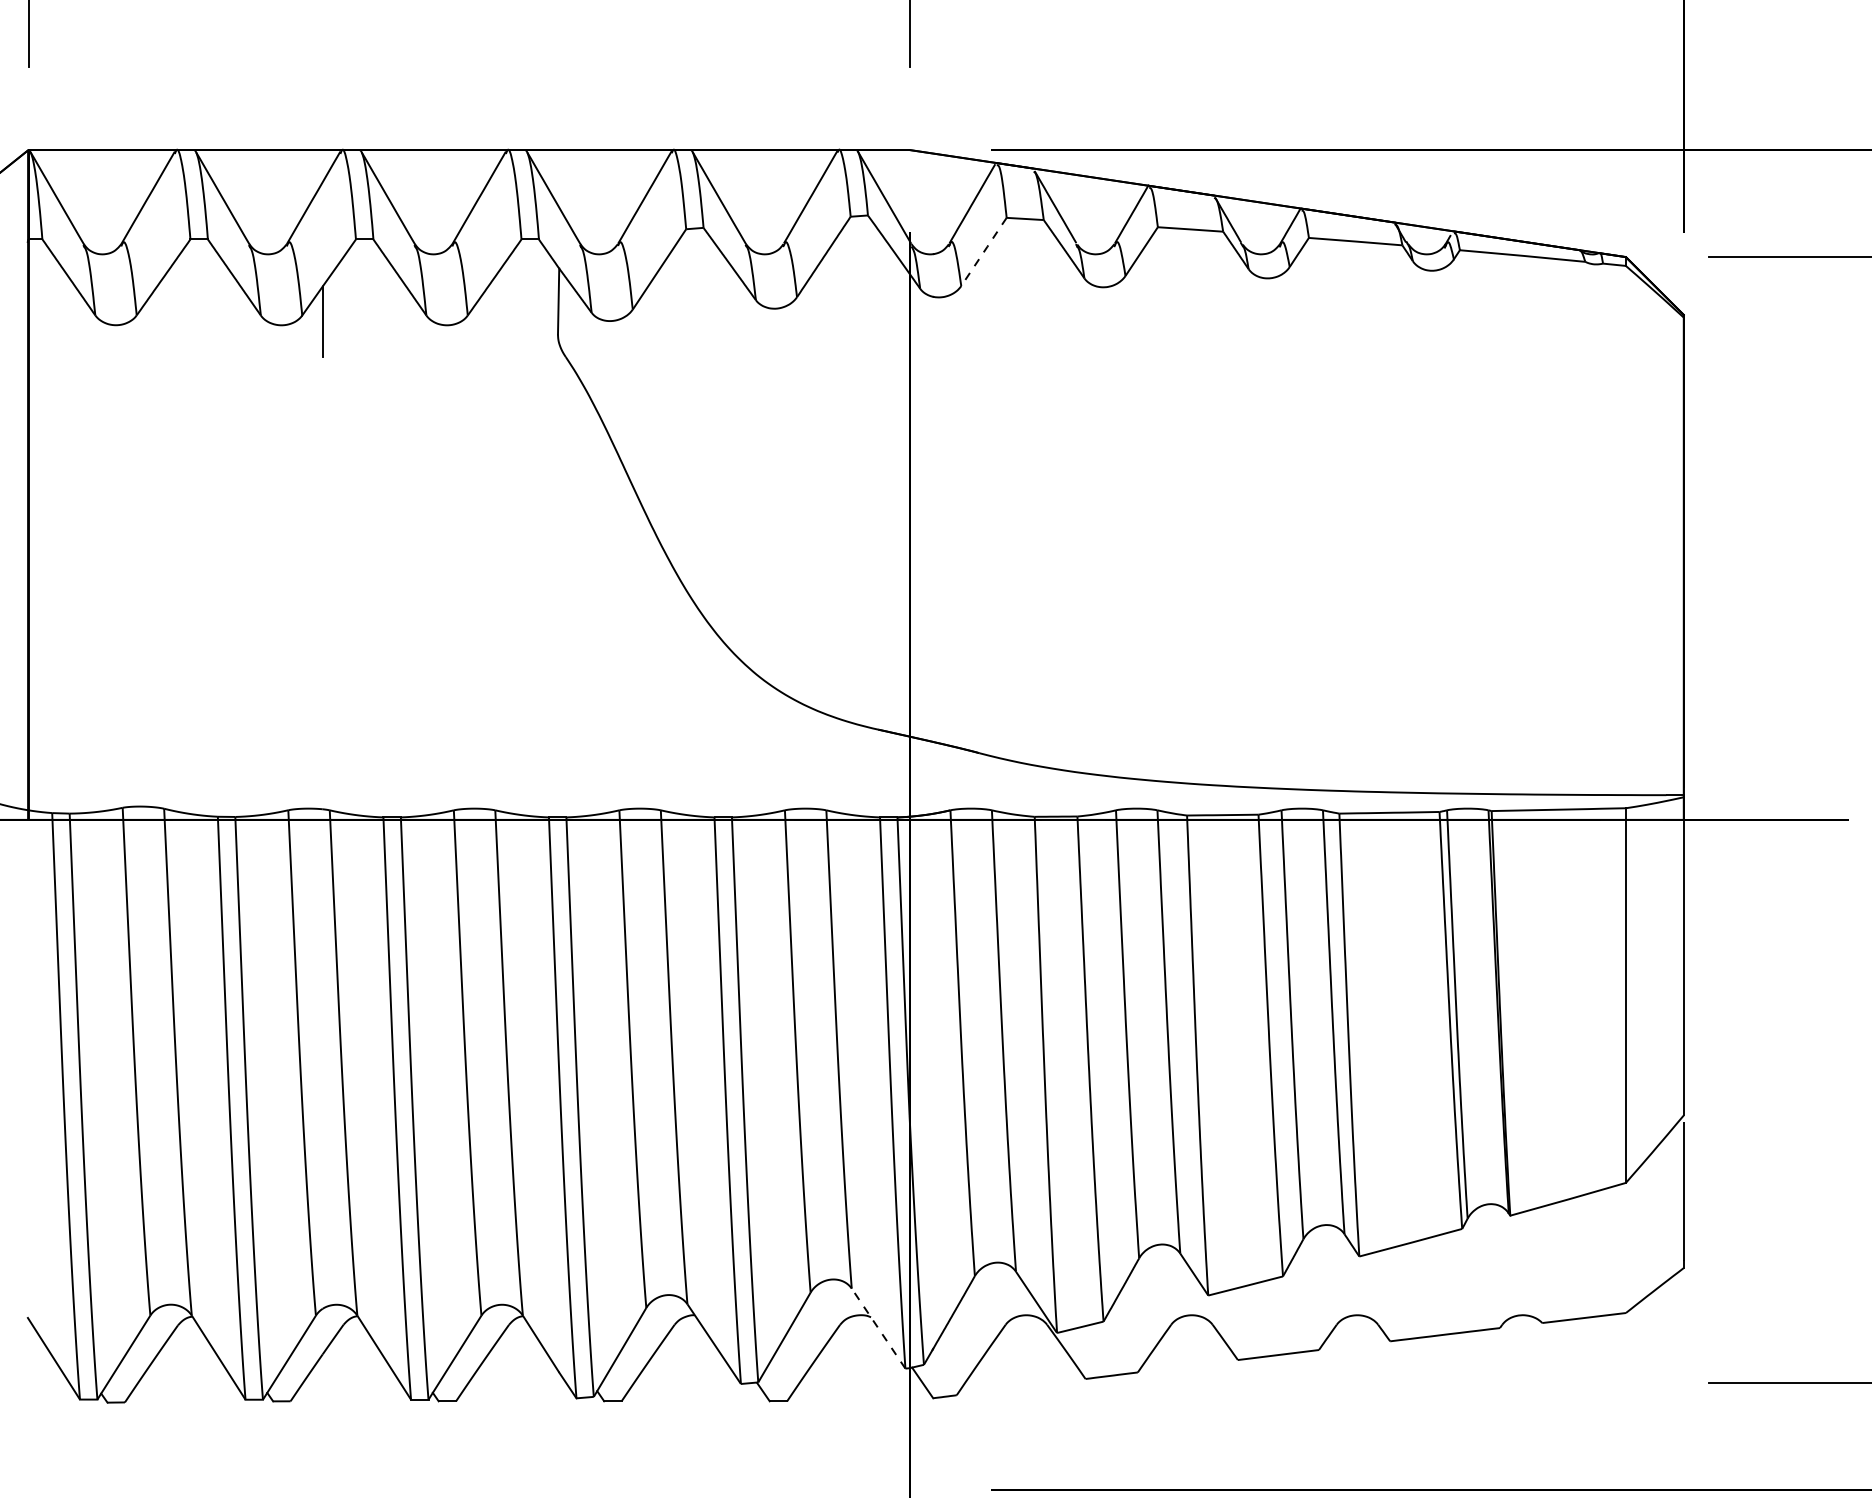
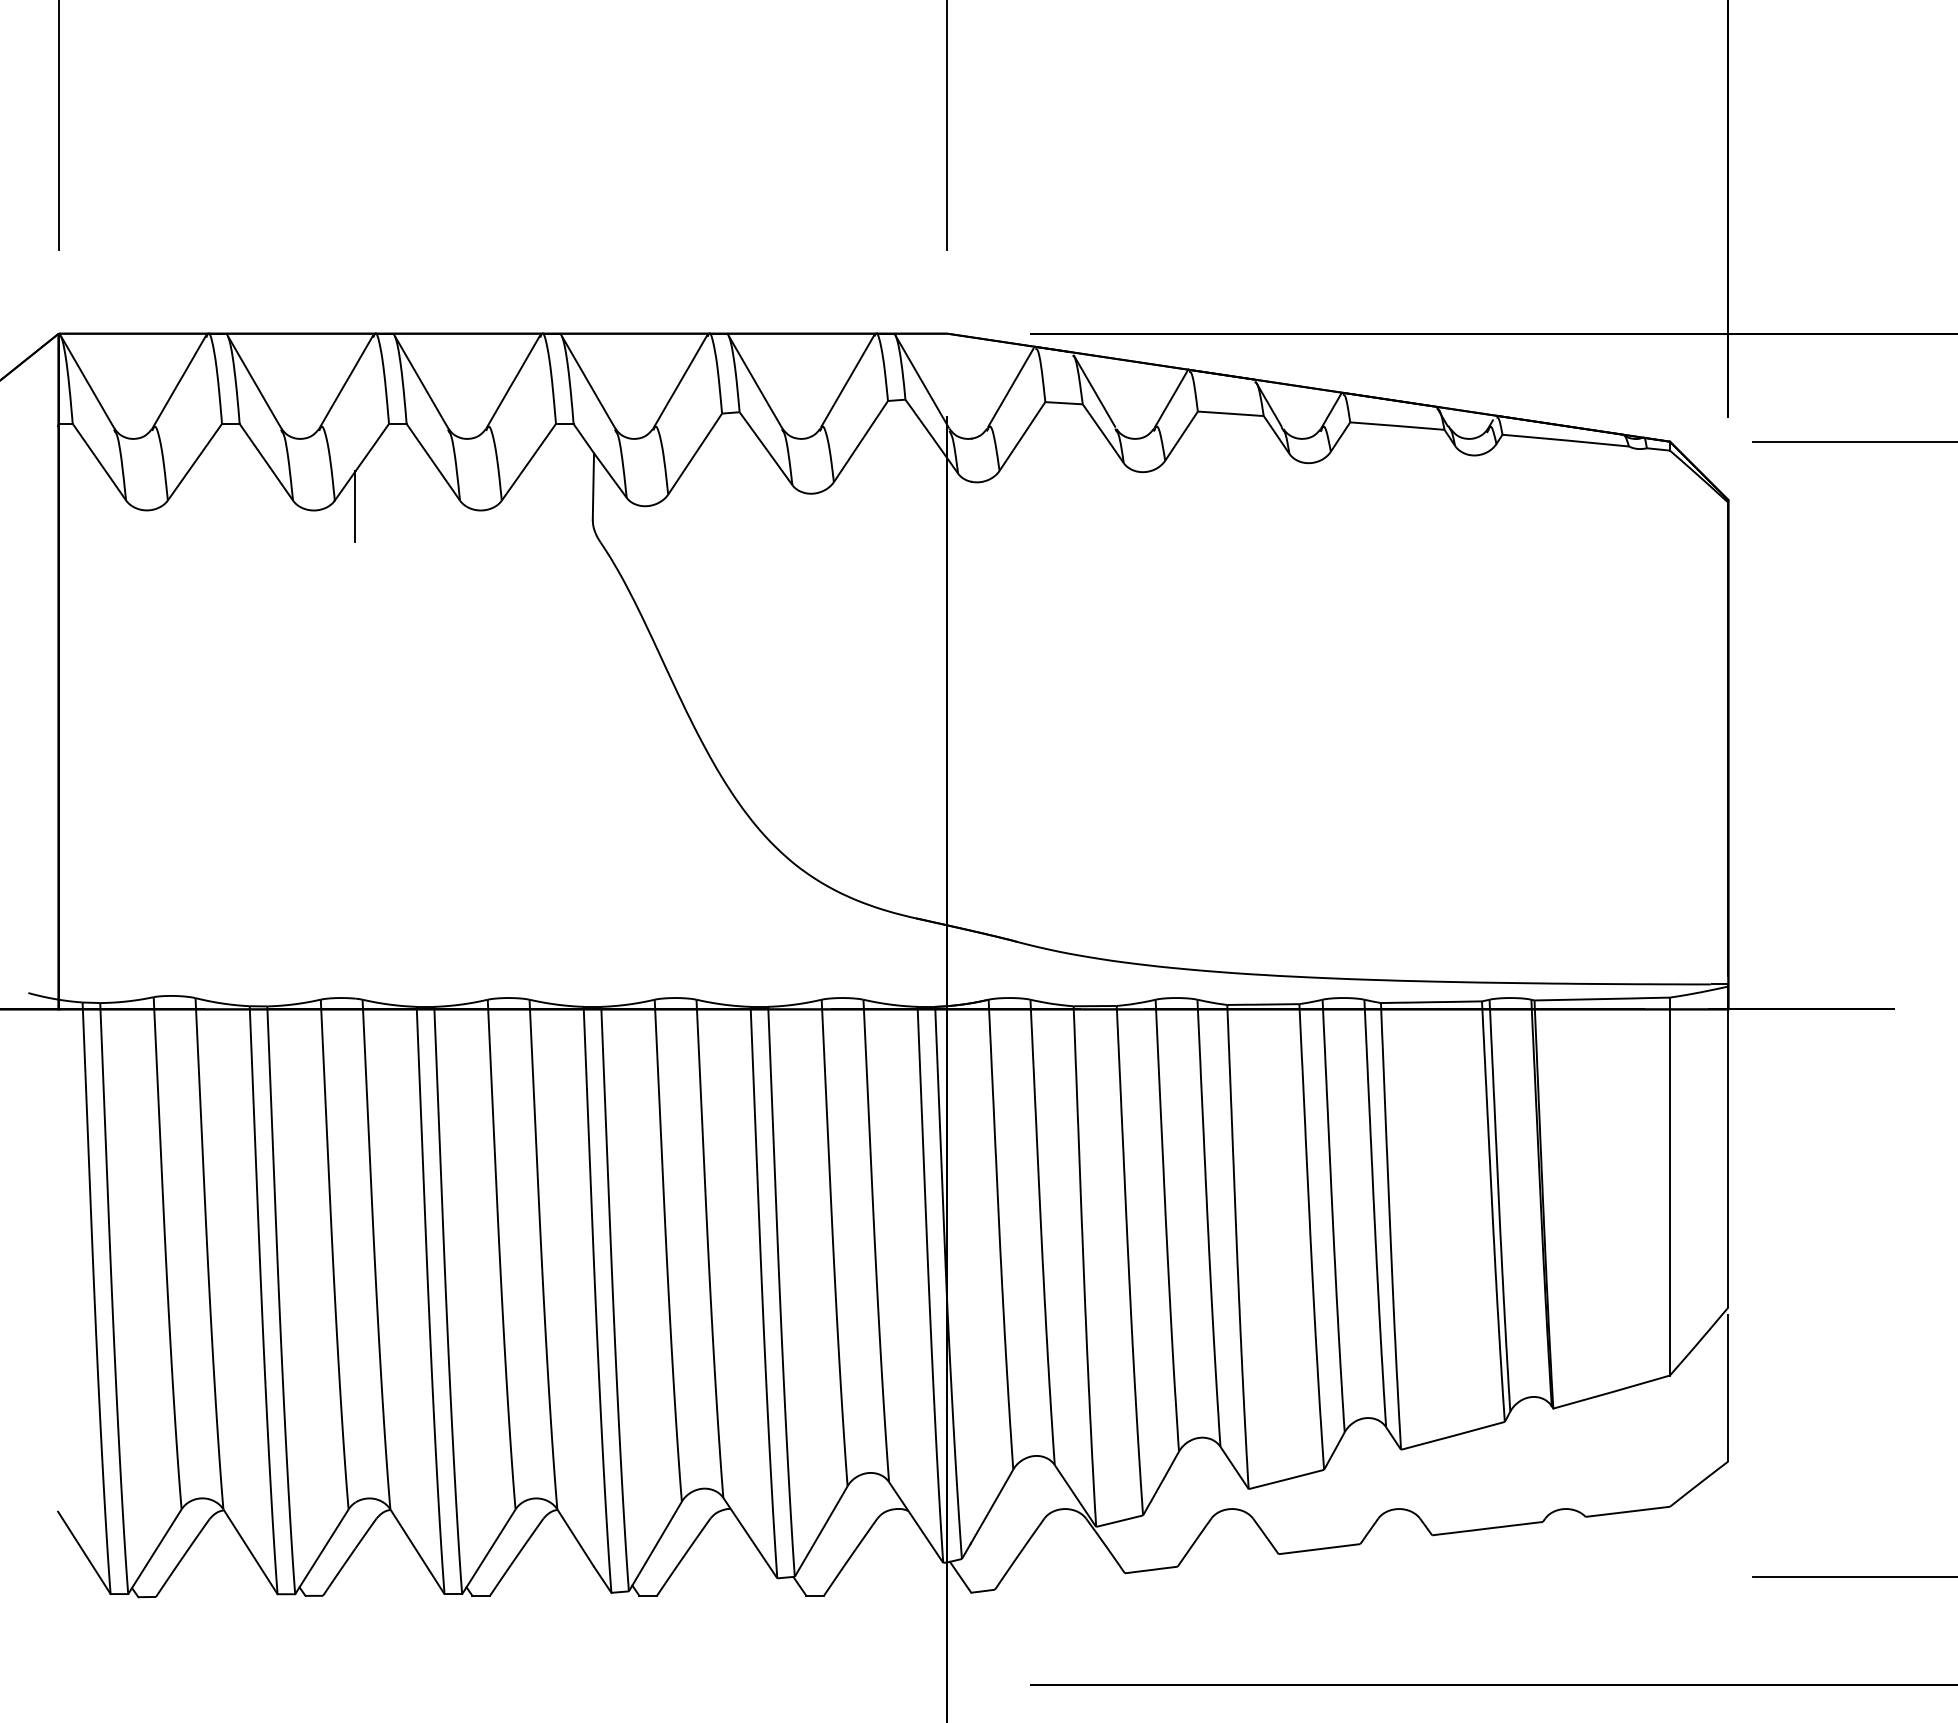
line: (985, 250) -> (1023, 435), dashed -> solid
line: (878, 1328) -> (916, 1522), dashed -> solid

